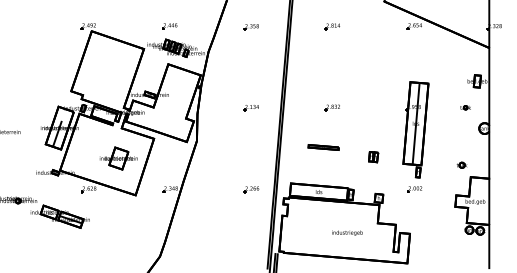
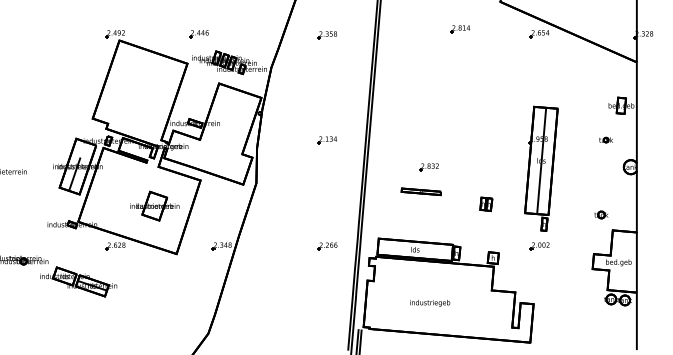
part: (169, 26) -> (198, 34), moved
part: (331, 26) -> (458, 29), moved
part: (331, 107) -> (427, 167), moved
text: (347, 232) -> (430, 302), moved

